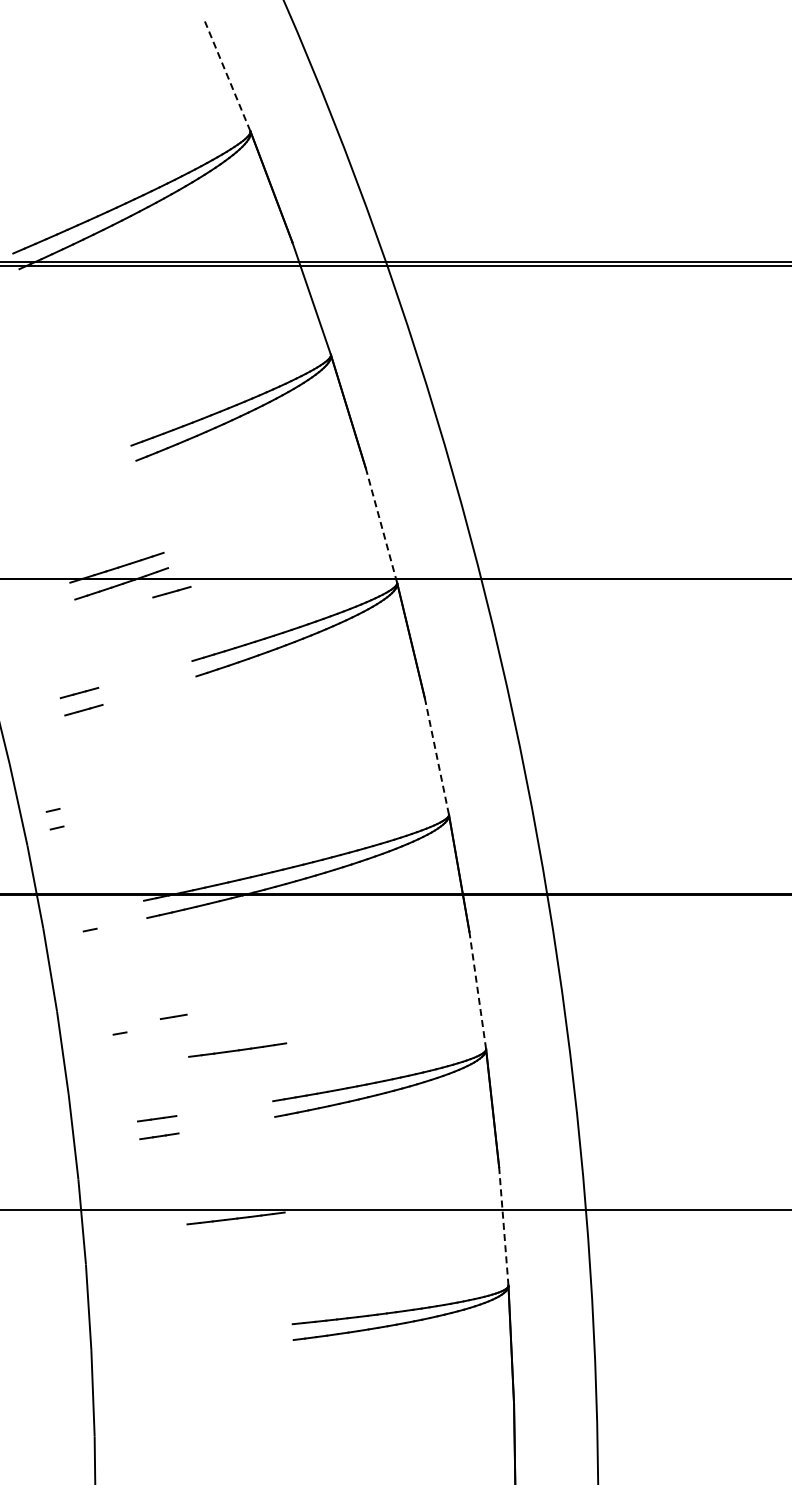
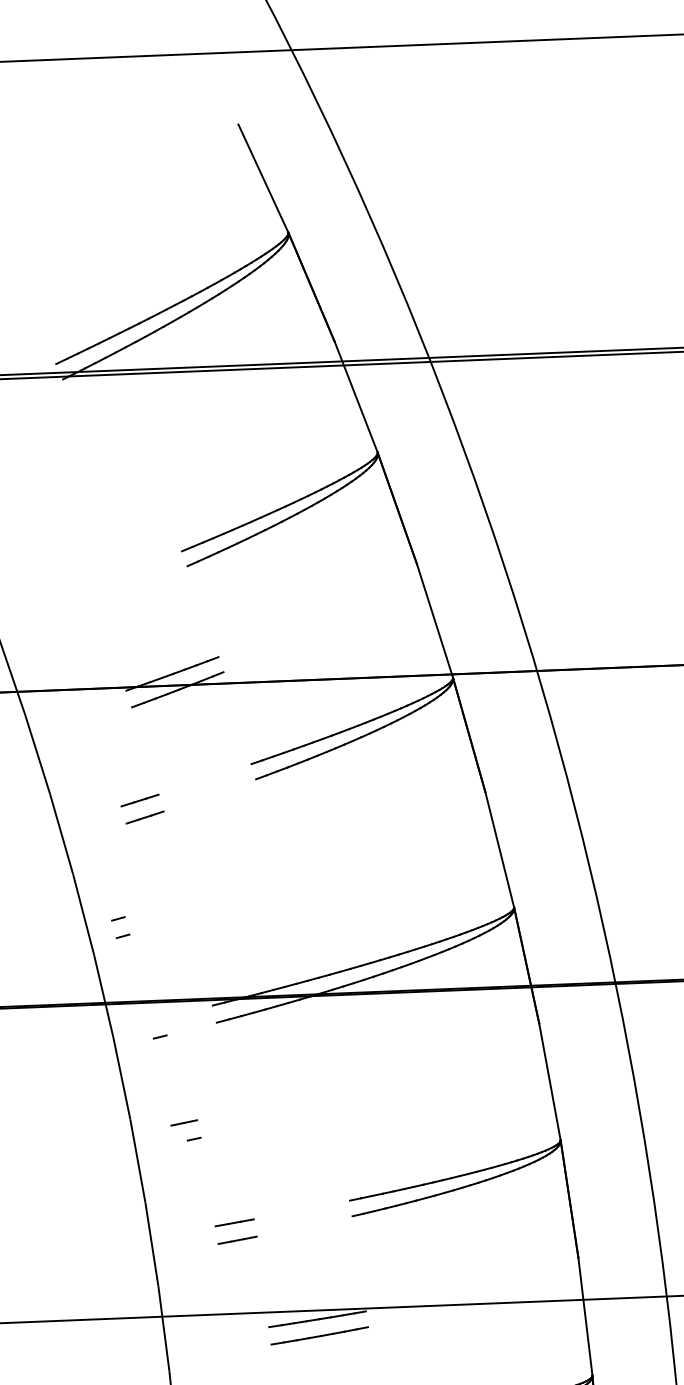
line: (227, 75) -> (263, 177), dashed -> solid
line: (381, 525) -> (435, 621), dashed -> solid
line: (171, 592) -> (227, 696), removed
line: (436, 755) -> (499, 848), dashed -> solid
line: (477, 989) -> (549, 1080), dashed -> solid
line: (173, 1016) -> (183, 1122), moved
line: (237, 1049) -> (319, 1335), moved
line: (503, 1225) -> (585, 1315), dashed -> solid

